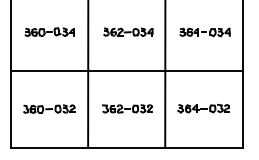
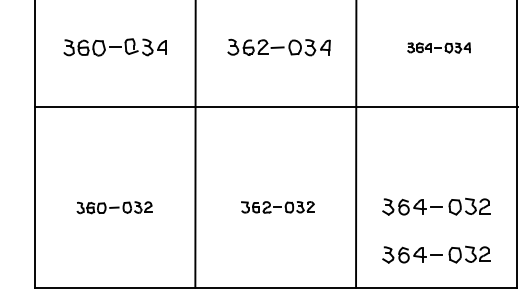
part: (204, 32) -> (437, 48), size x0.6
line: (126, 70) -> (275, 106), moved
part: (49, 108) -> (114, 206), size x0.7
part: (127, 108) -> (277, 206), size x0.7
part: (203, 131) -> (435, 254), added

